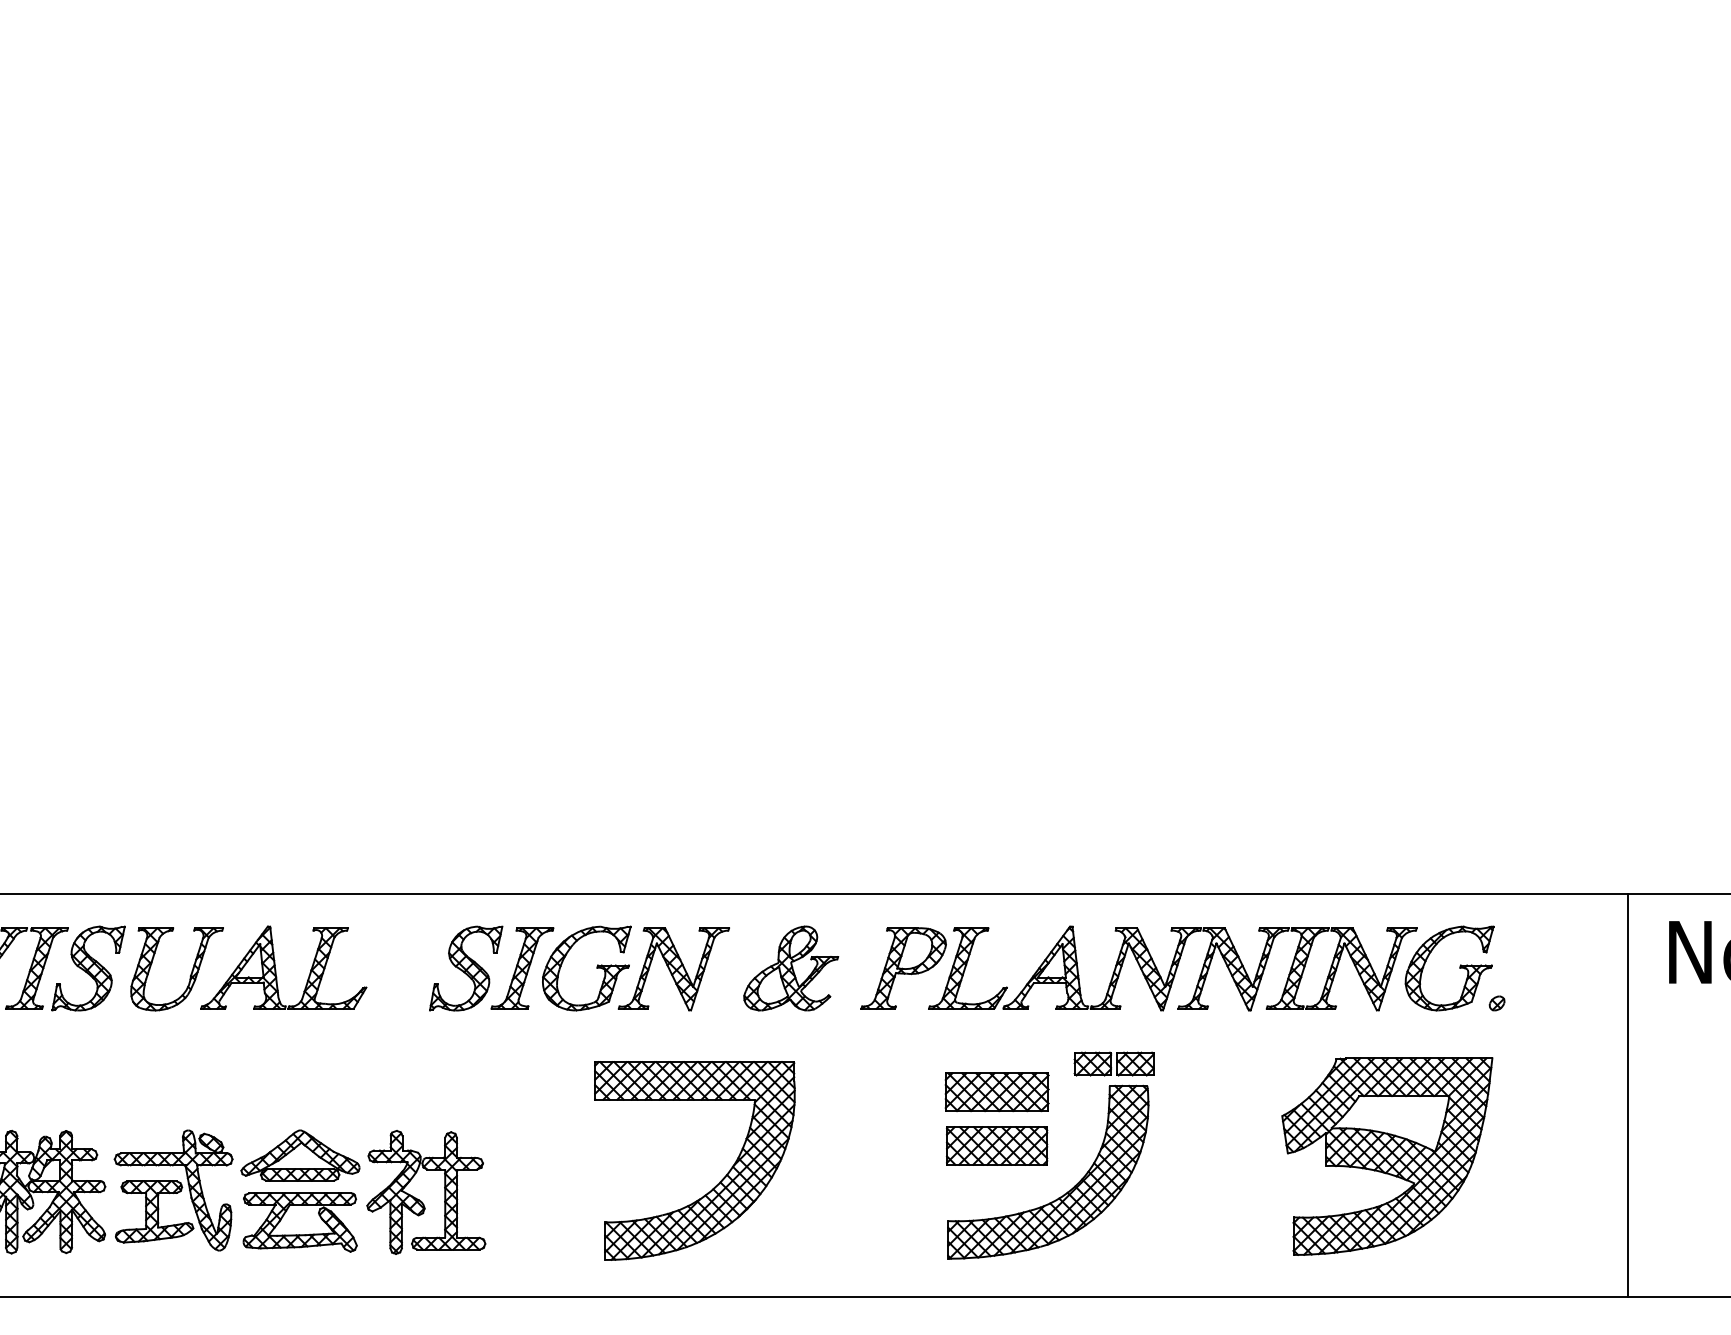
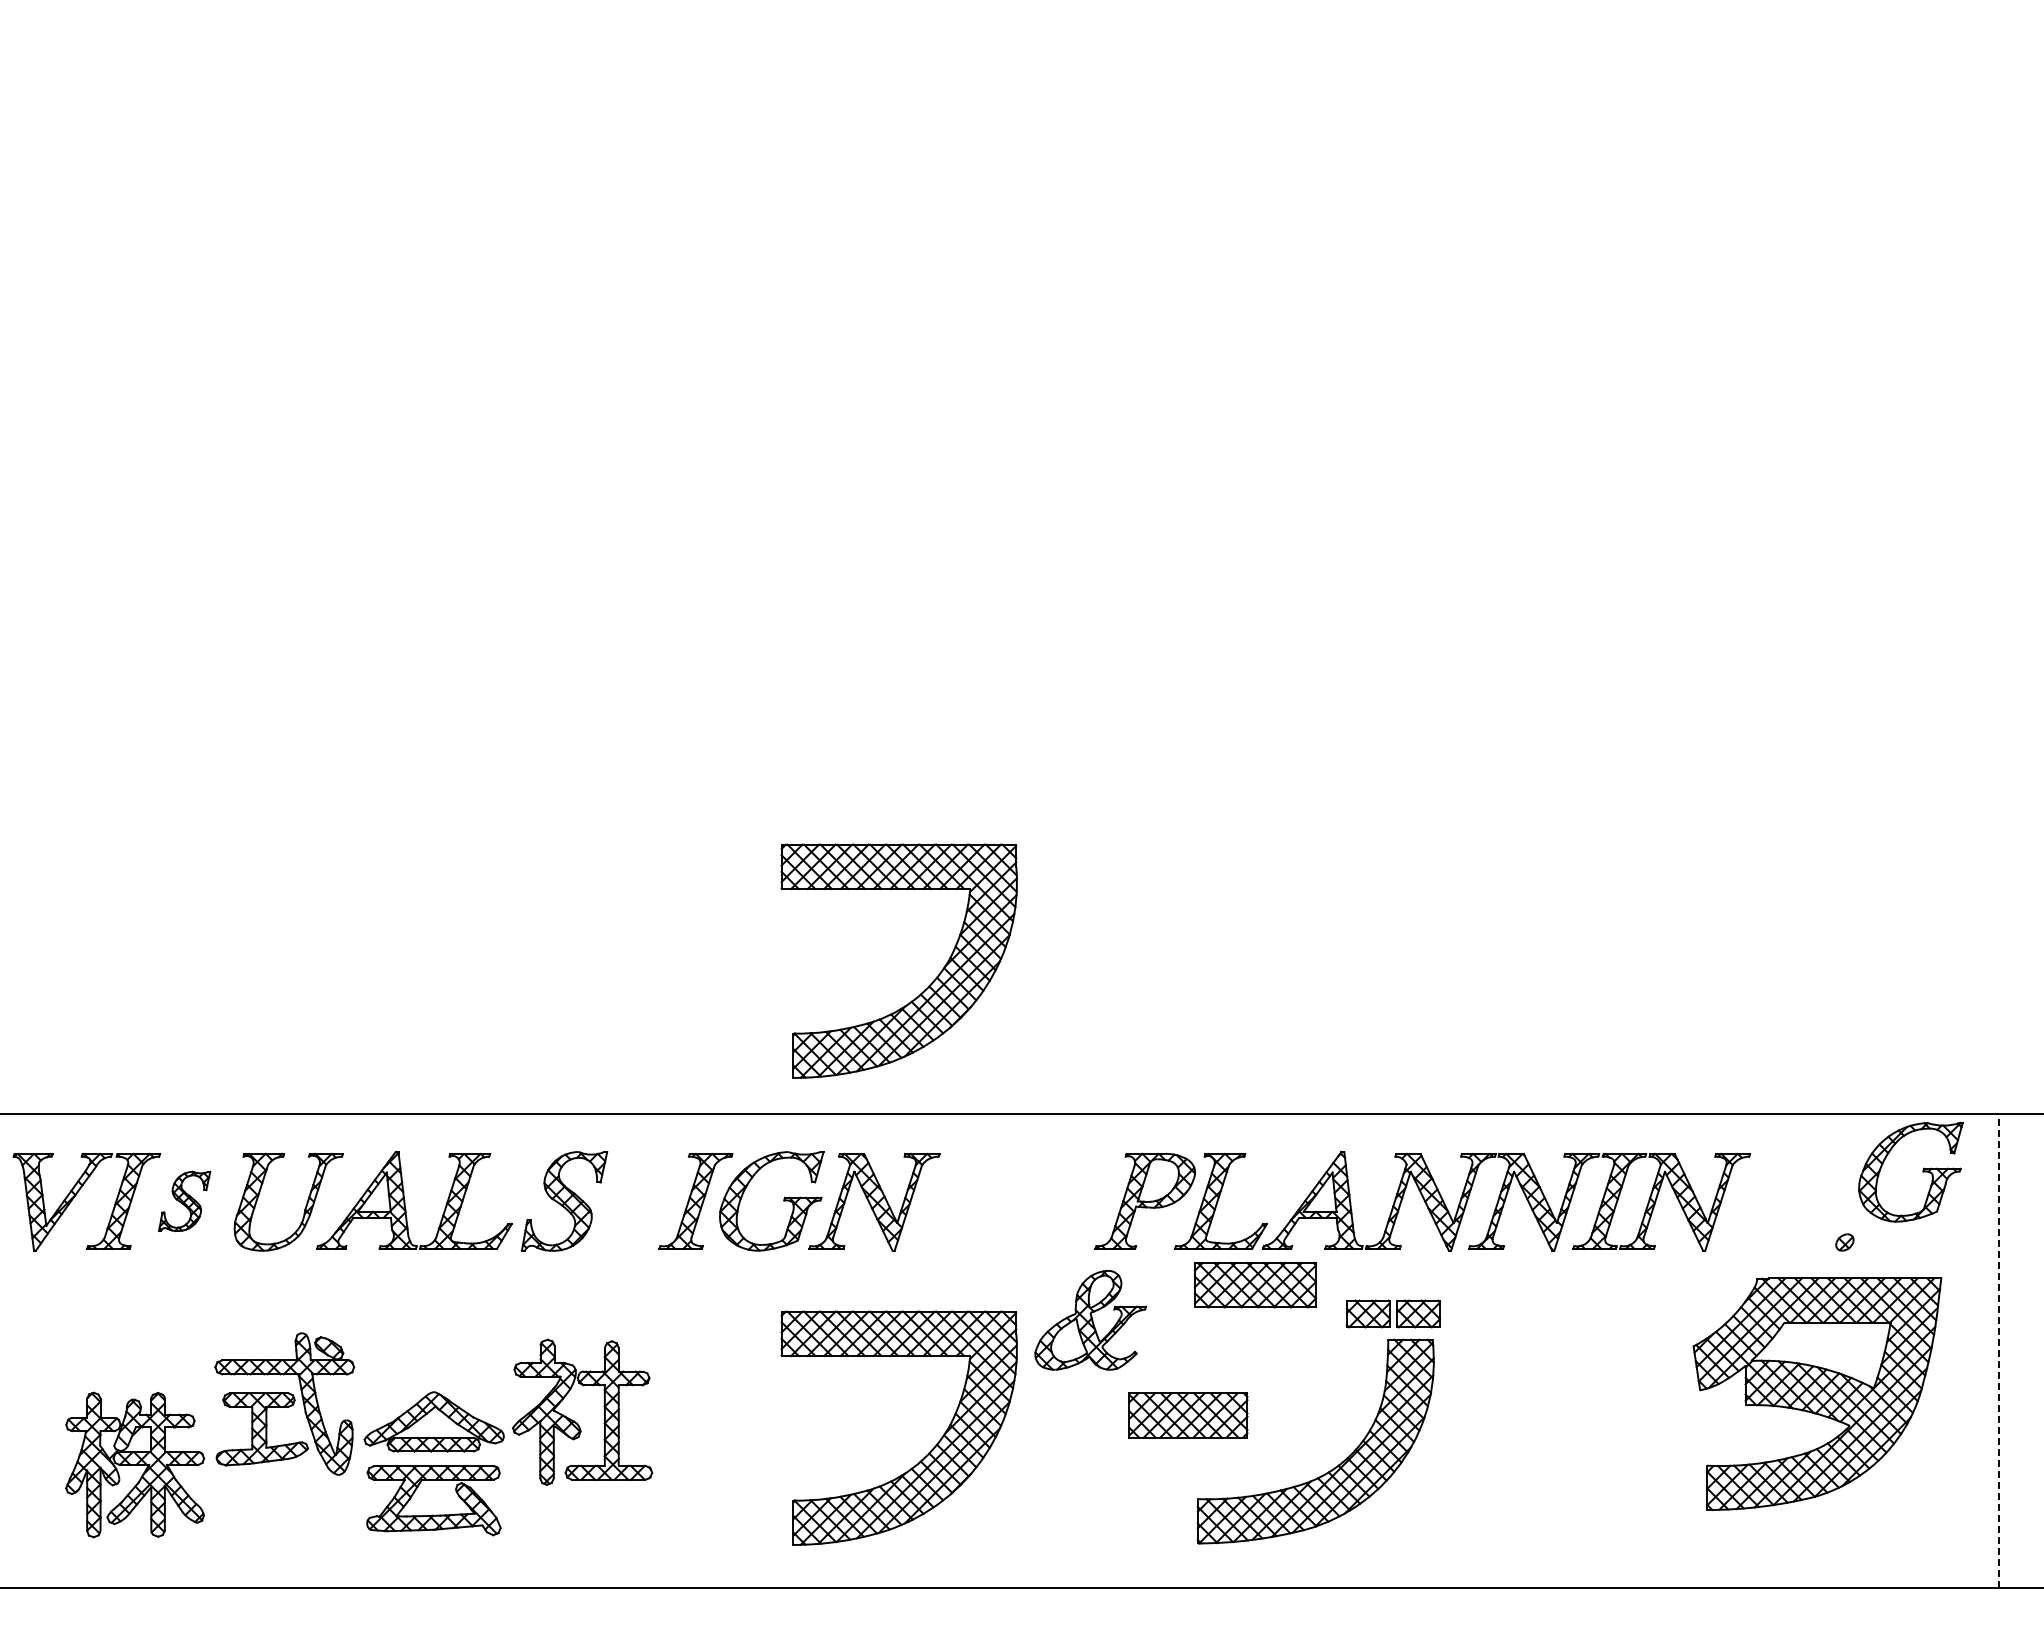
part: (717, 787) -> (925, 988), added
part: (88, 968) -> (184, 1201), size x0.6
part: (466, 968) -> (564, 1201), moved
part: (791, 968) -> (1090, 1320), moved
part: (1459, 968) -> (1922, 1172), moved
part: (997, 1091) -> (1255, 1284), moved
line: (1627, 1095) -> (1998, 1350), solid -> dashed
part: (997, 1145) -> (1188, 1415), moved
part: (1387, 1156) -> (1817, 1393), moved
part: (173, 1190) -> (284, 1403), moved
part: (419, 1199) -> (574, 1420), moved

